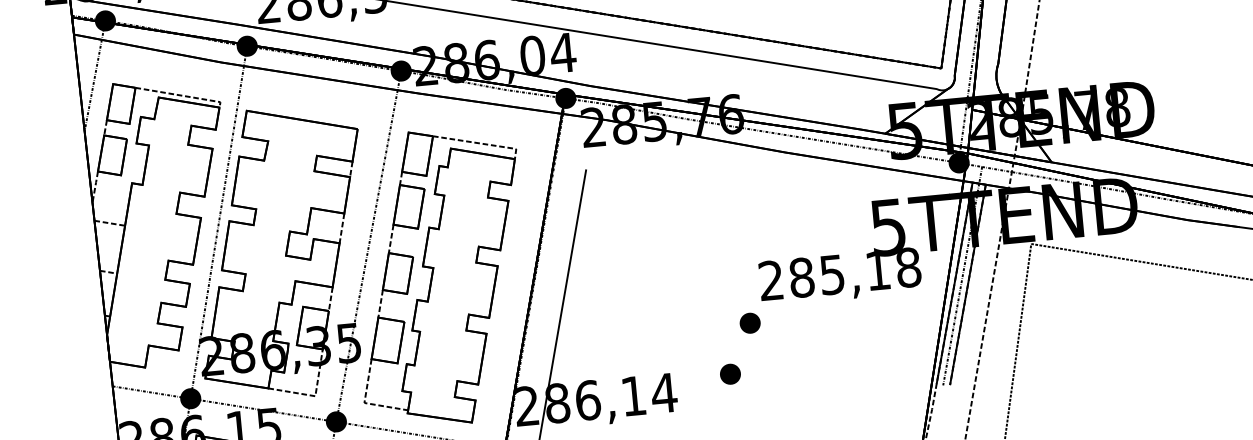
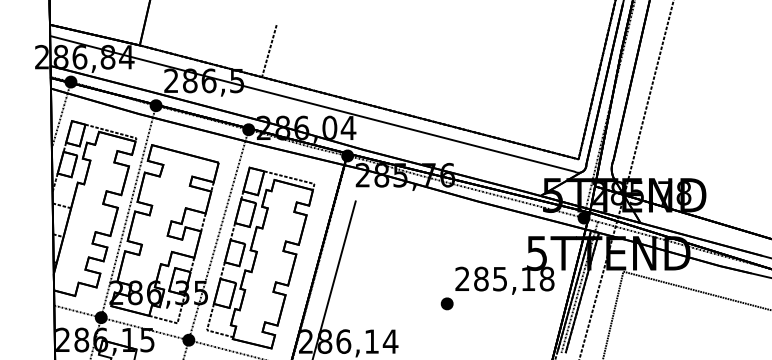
part: (729, 373) -> (431, 333), removed

